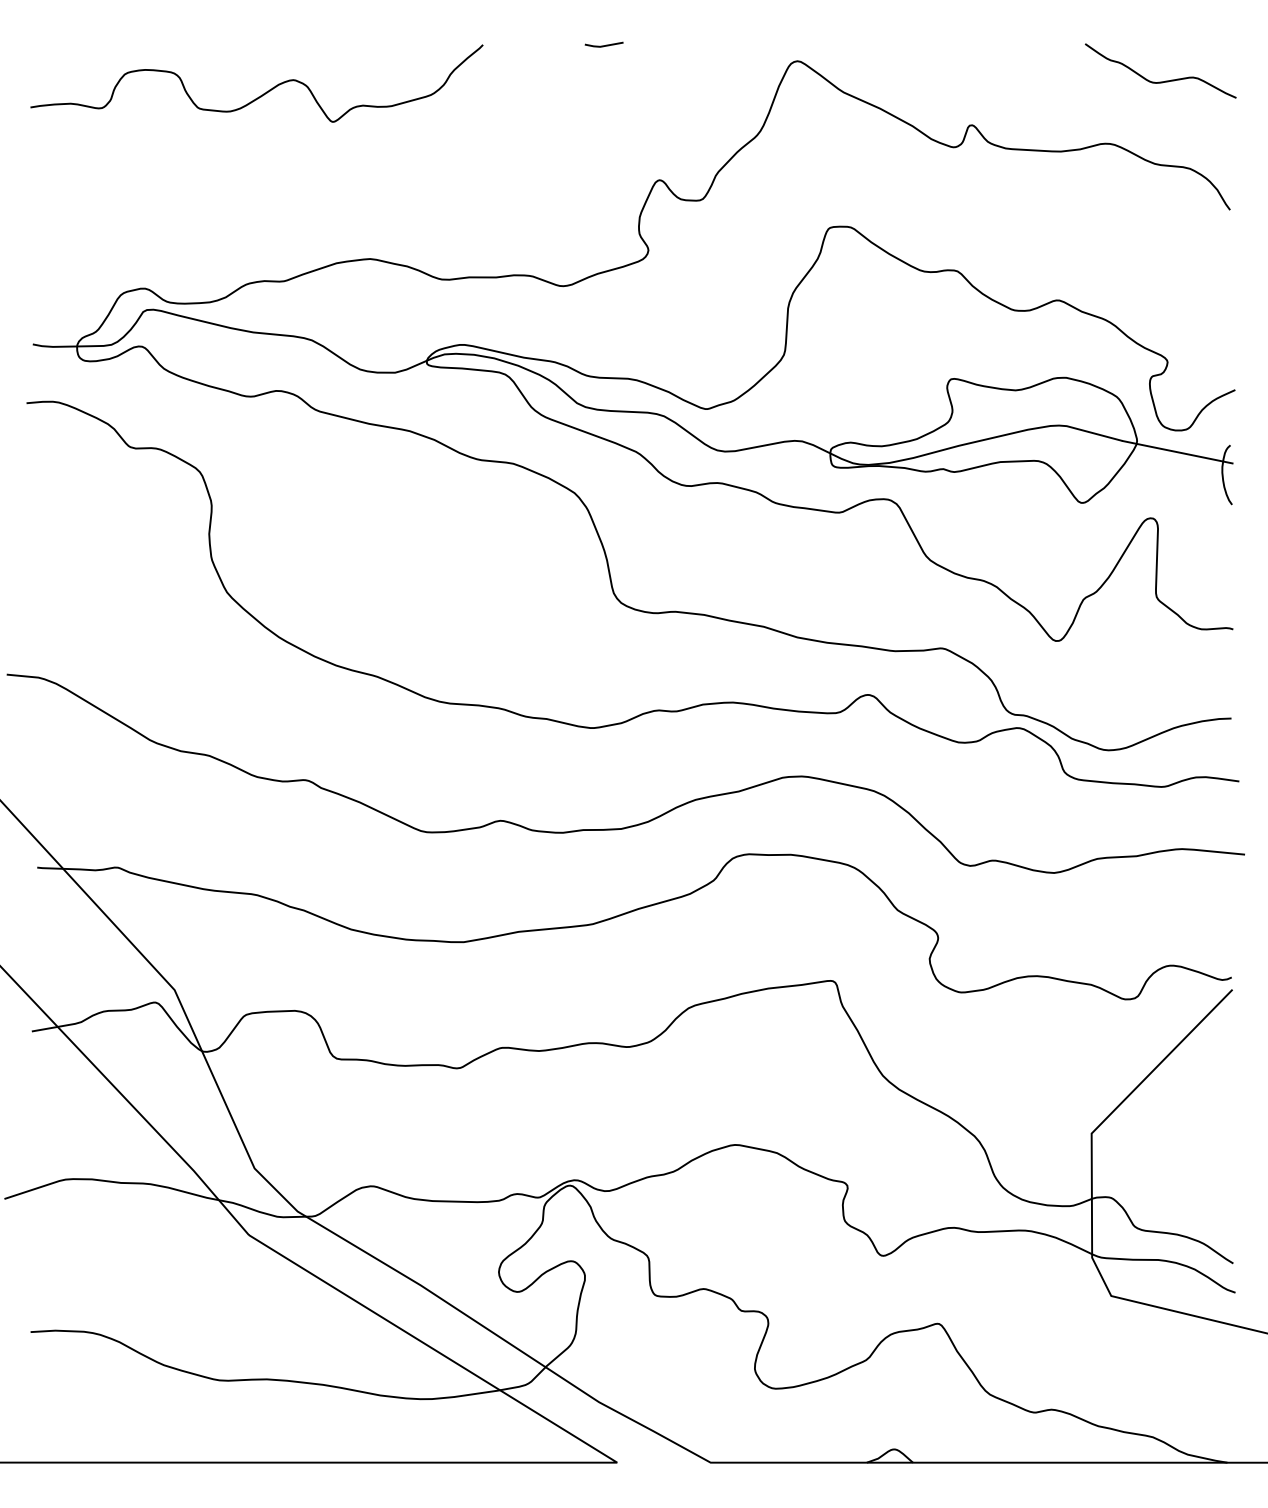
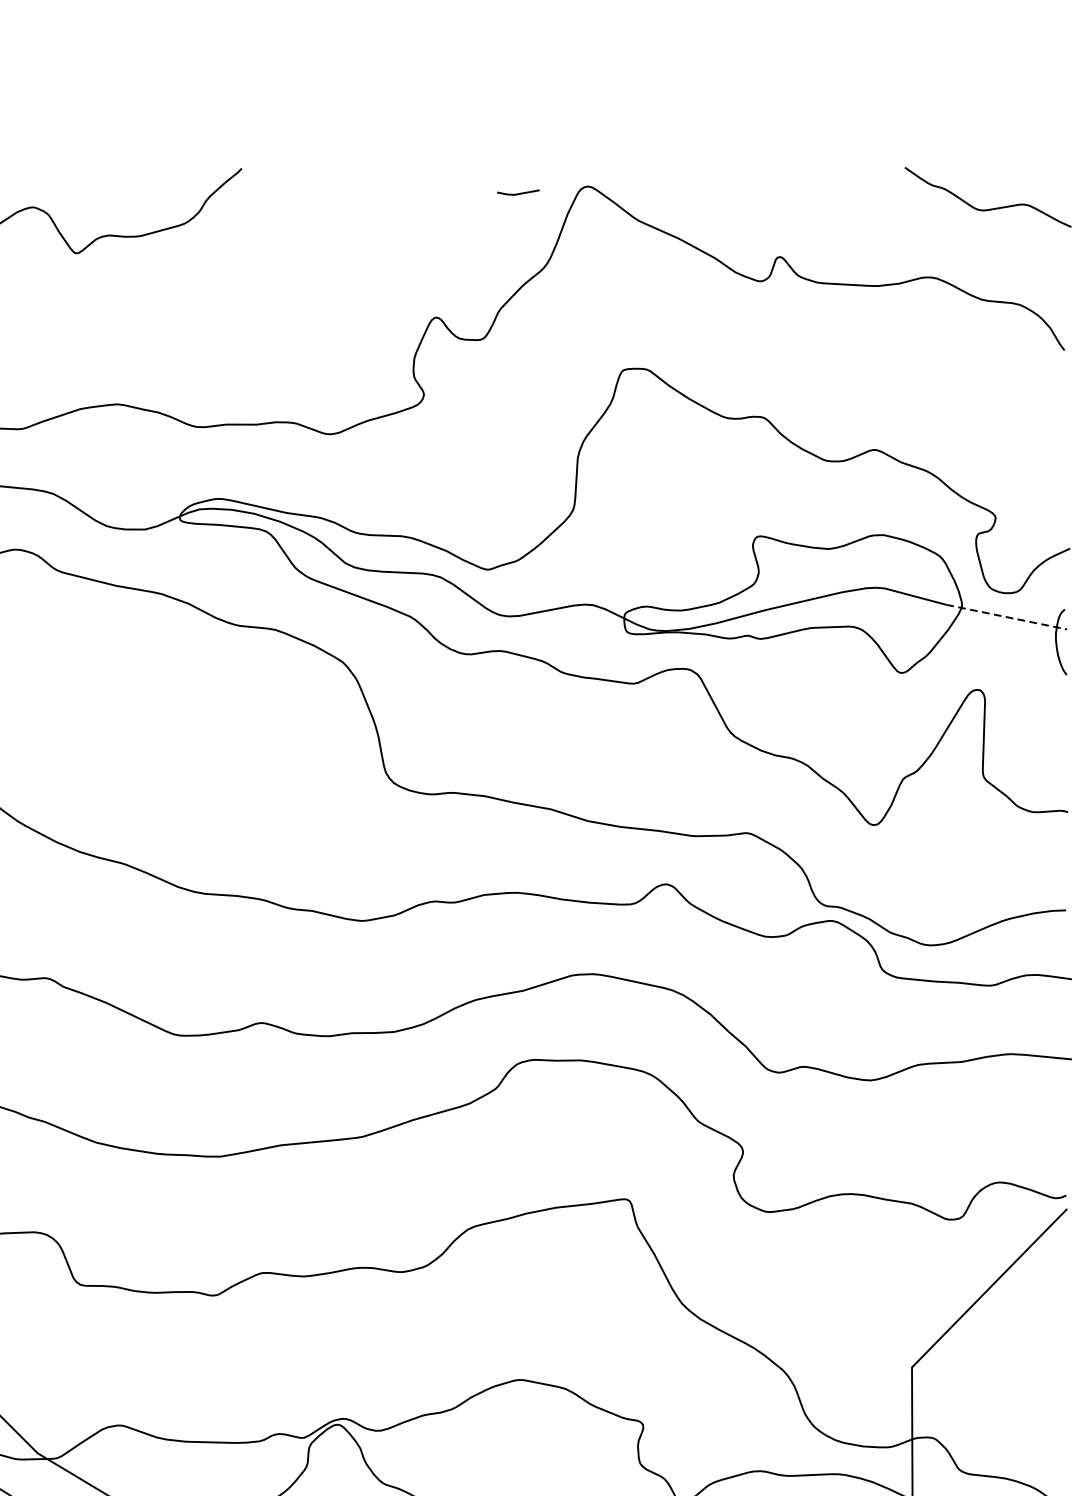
line: (603, 45) -> (517, 193), moved
line: (1177, 452) -> (1006, 617), solid -> dashed

